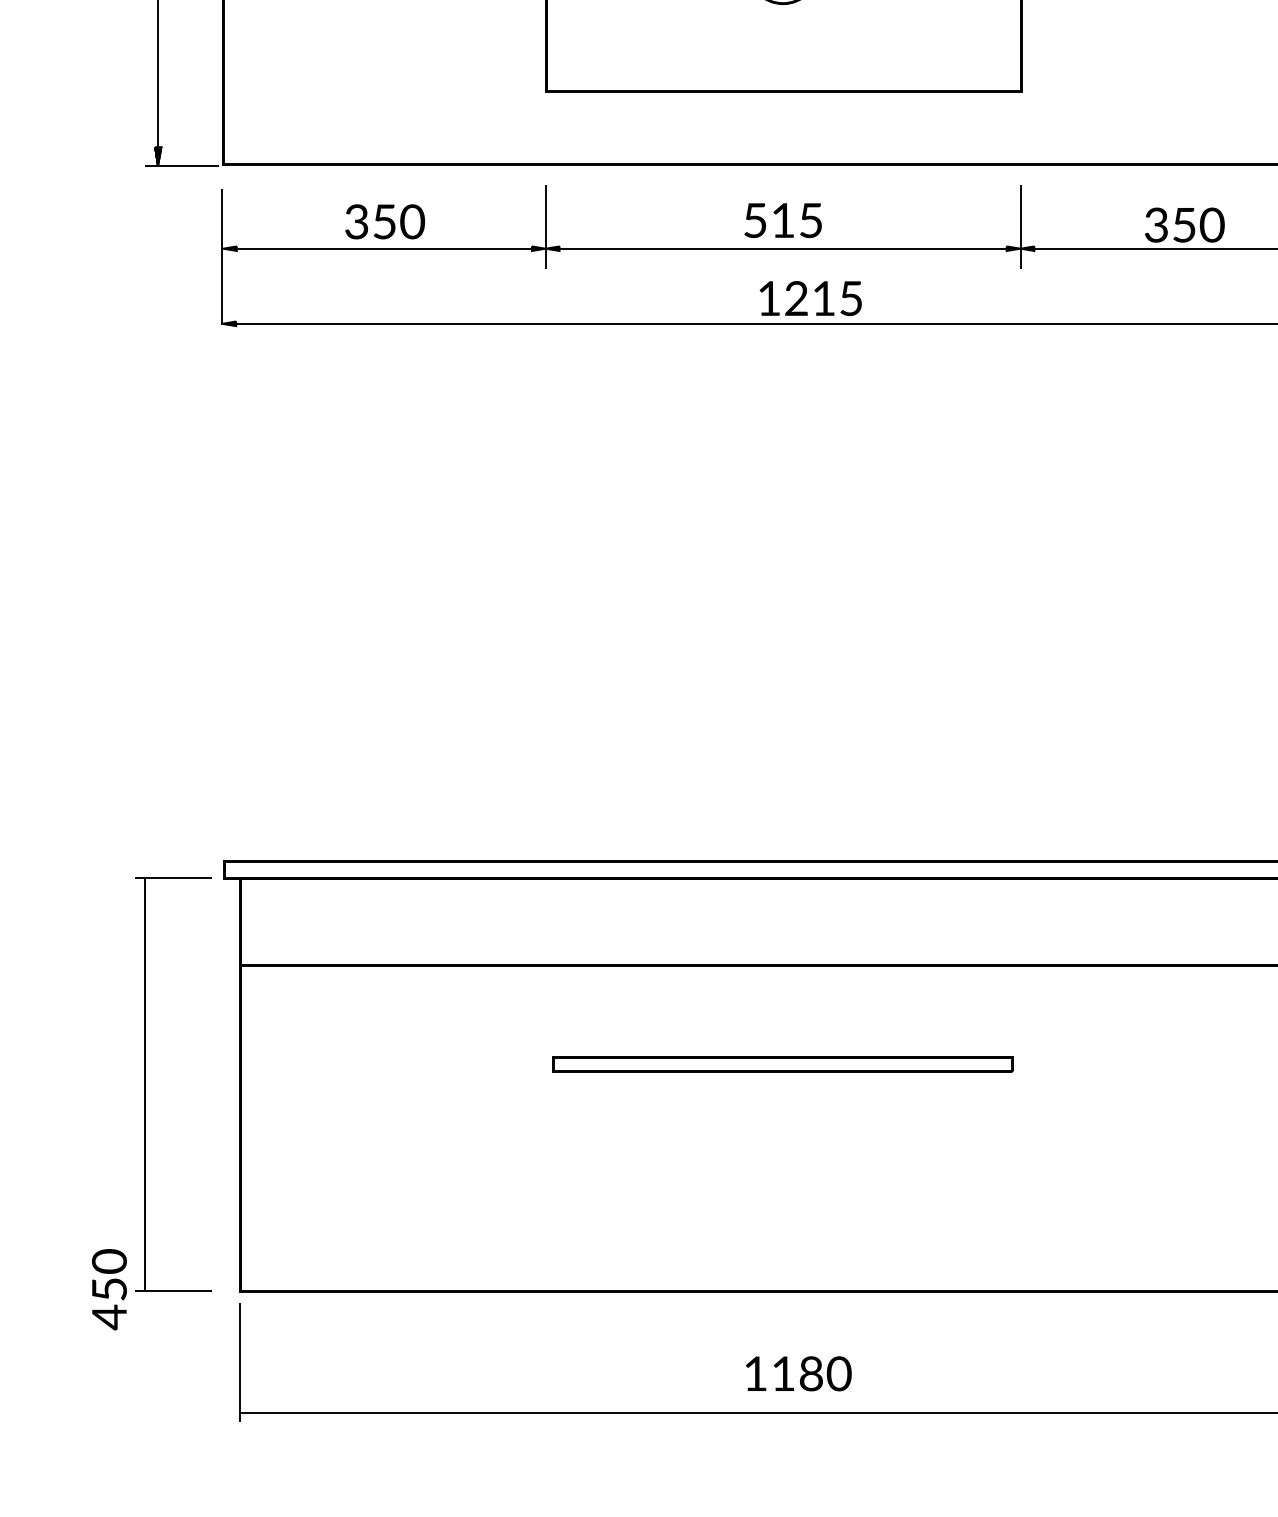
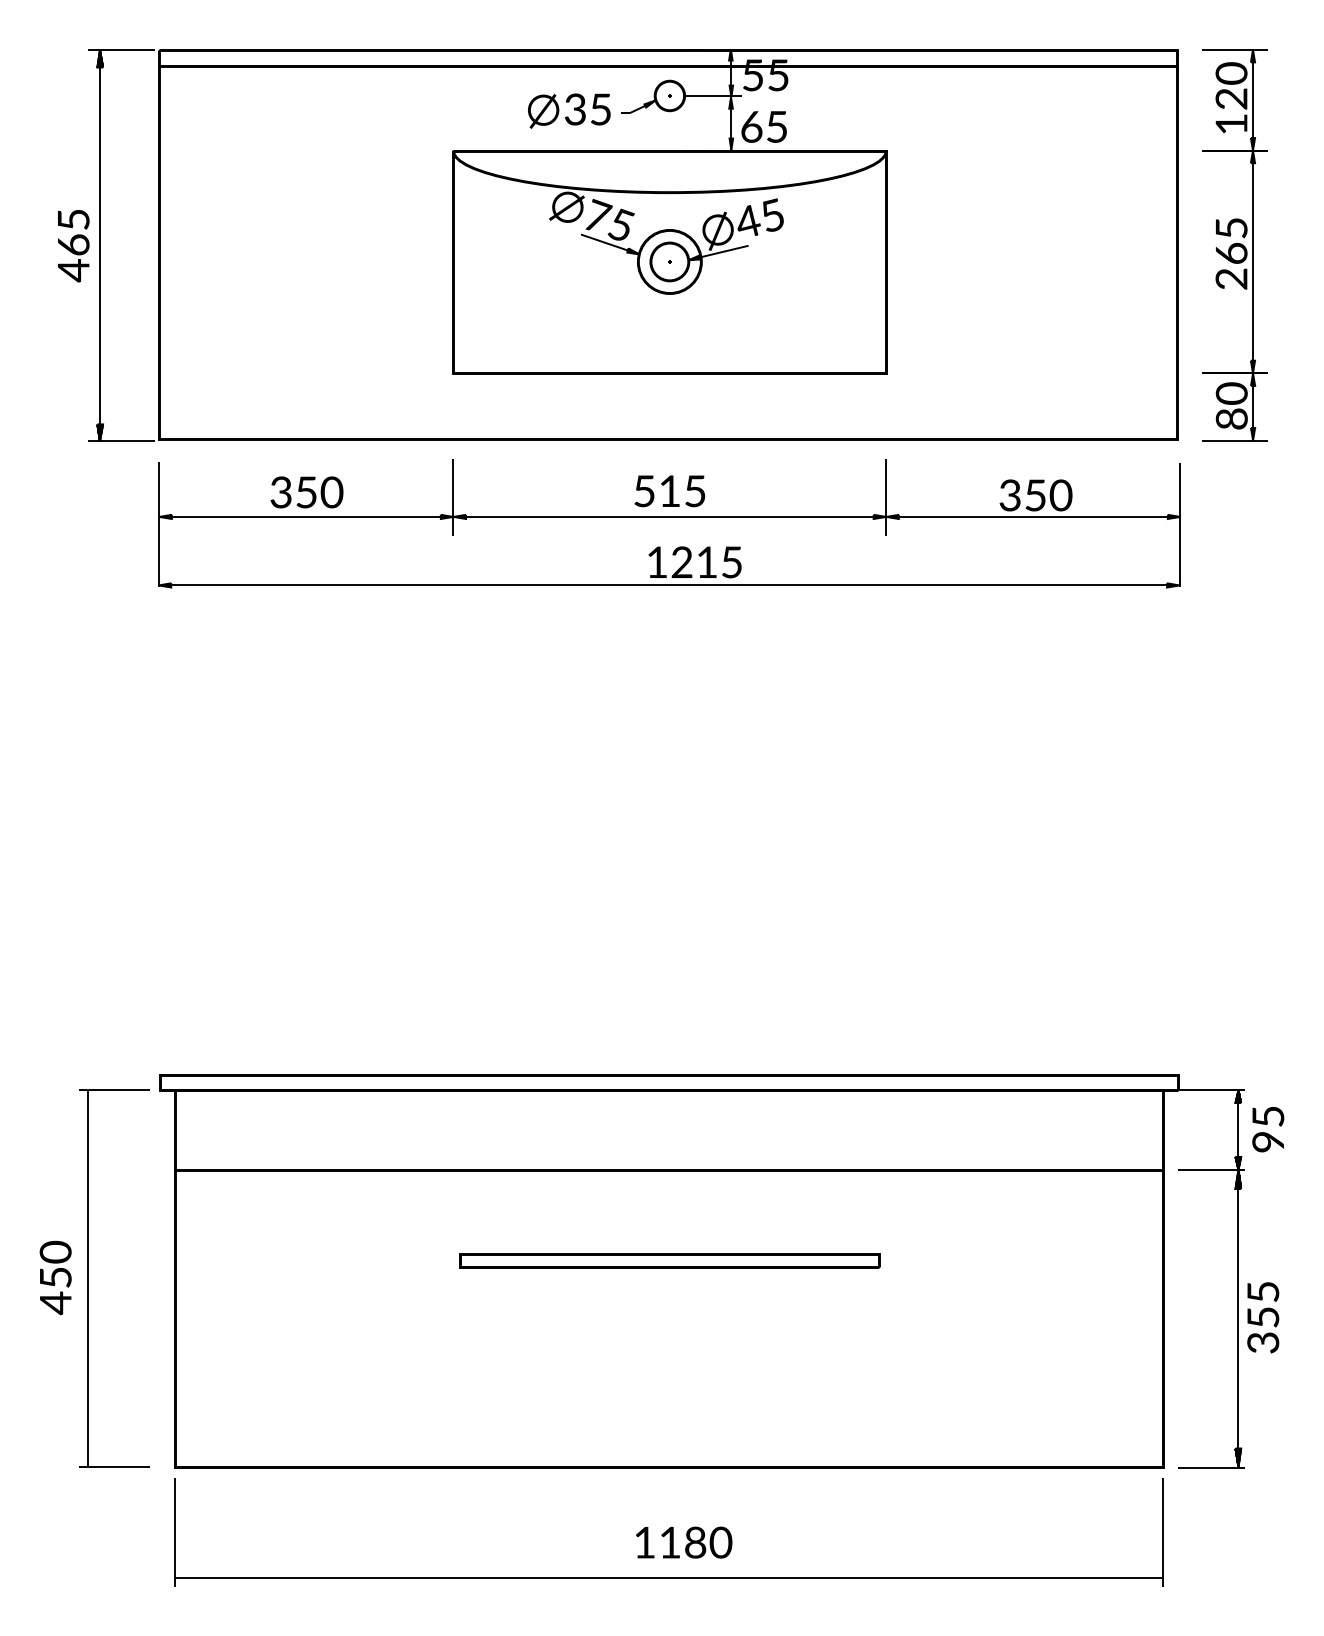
text: (109, 1289) -> (55, 1277), moved

